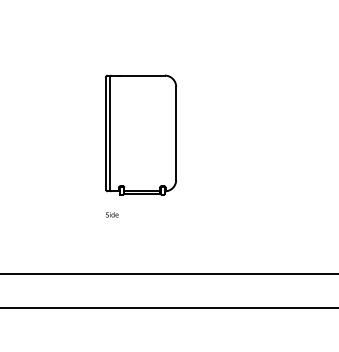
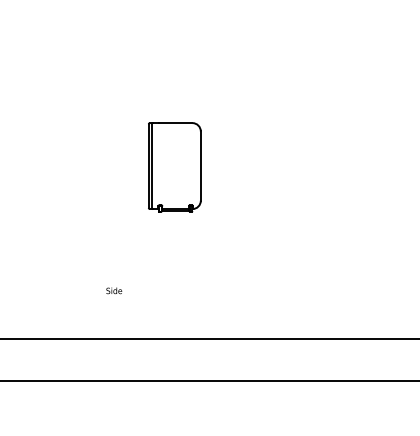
part: (140, 134) -> (174, 166), size x0.6
text: (111, 214) -> (113, 290), moved

